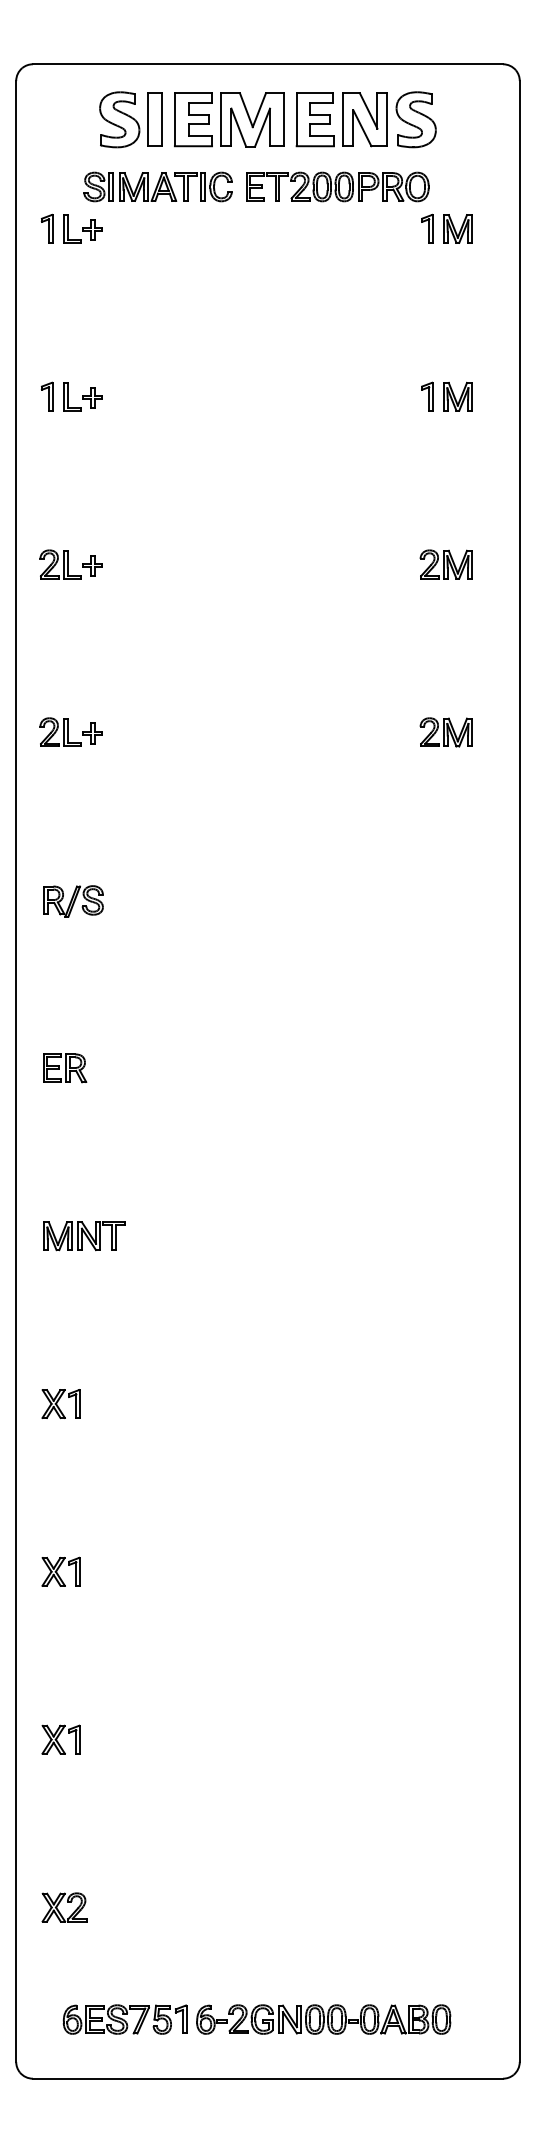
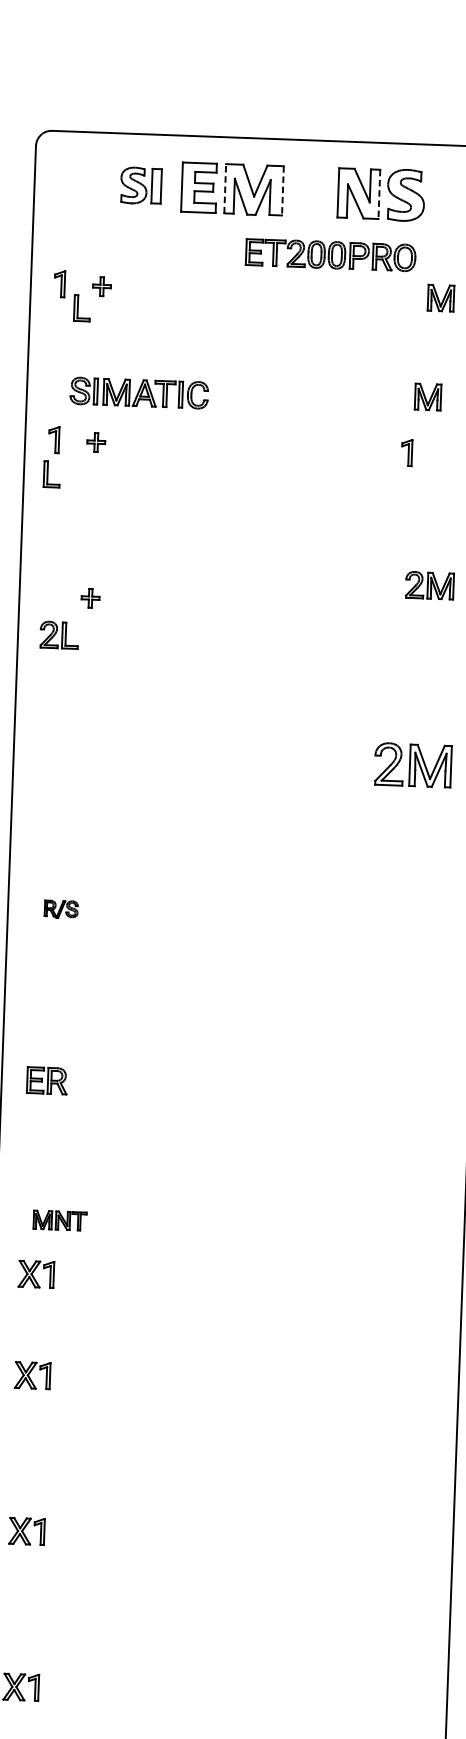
part: (130, 119) -> (140, 185), size x0.7
line: (221, 119) -> (225, 188), solid -> dashed
line: (283, 119) -> (282, 190), solid -> dashed
part: (314, 119) -> (311, 191), removed
line: (387, 119) -> (379, 194), solid -> dashed
part: (157, 186) -> (138, 392), moved
part: (72, 228) -> (82, 307), moved
part: (427, 228) -> (412, 296), removed
part: (72, 396) -> (52, 474), moved
part: (457, 396) -> (427, 396), moved
part: (60, 564) -> (59, 635), moved
part: (445, 564) -> (429, 585), moved
part: (70, 731) -> (64, 751), removed
part: (445, 732) -> (412, 765), size x1.6
part: (73, 901) -> (61, 909), size x0.6
part: (65, 1068) -> (47, 1080), moved
part: (84, 1236) -> (60, 1220), size x0.7
part: (60, 1294) -> (35, 1273), added

